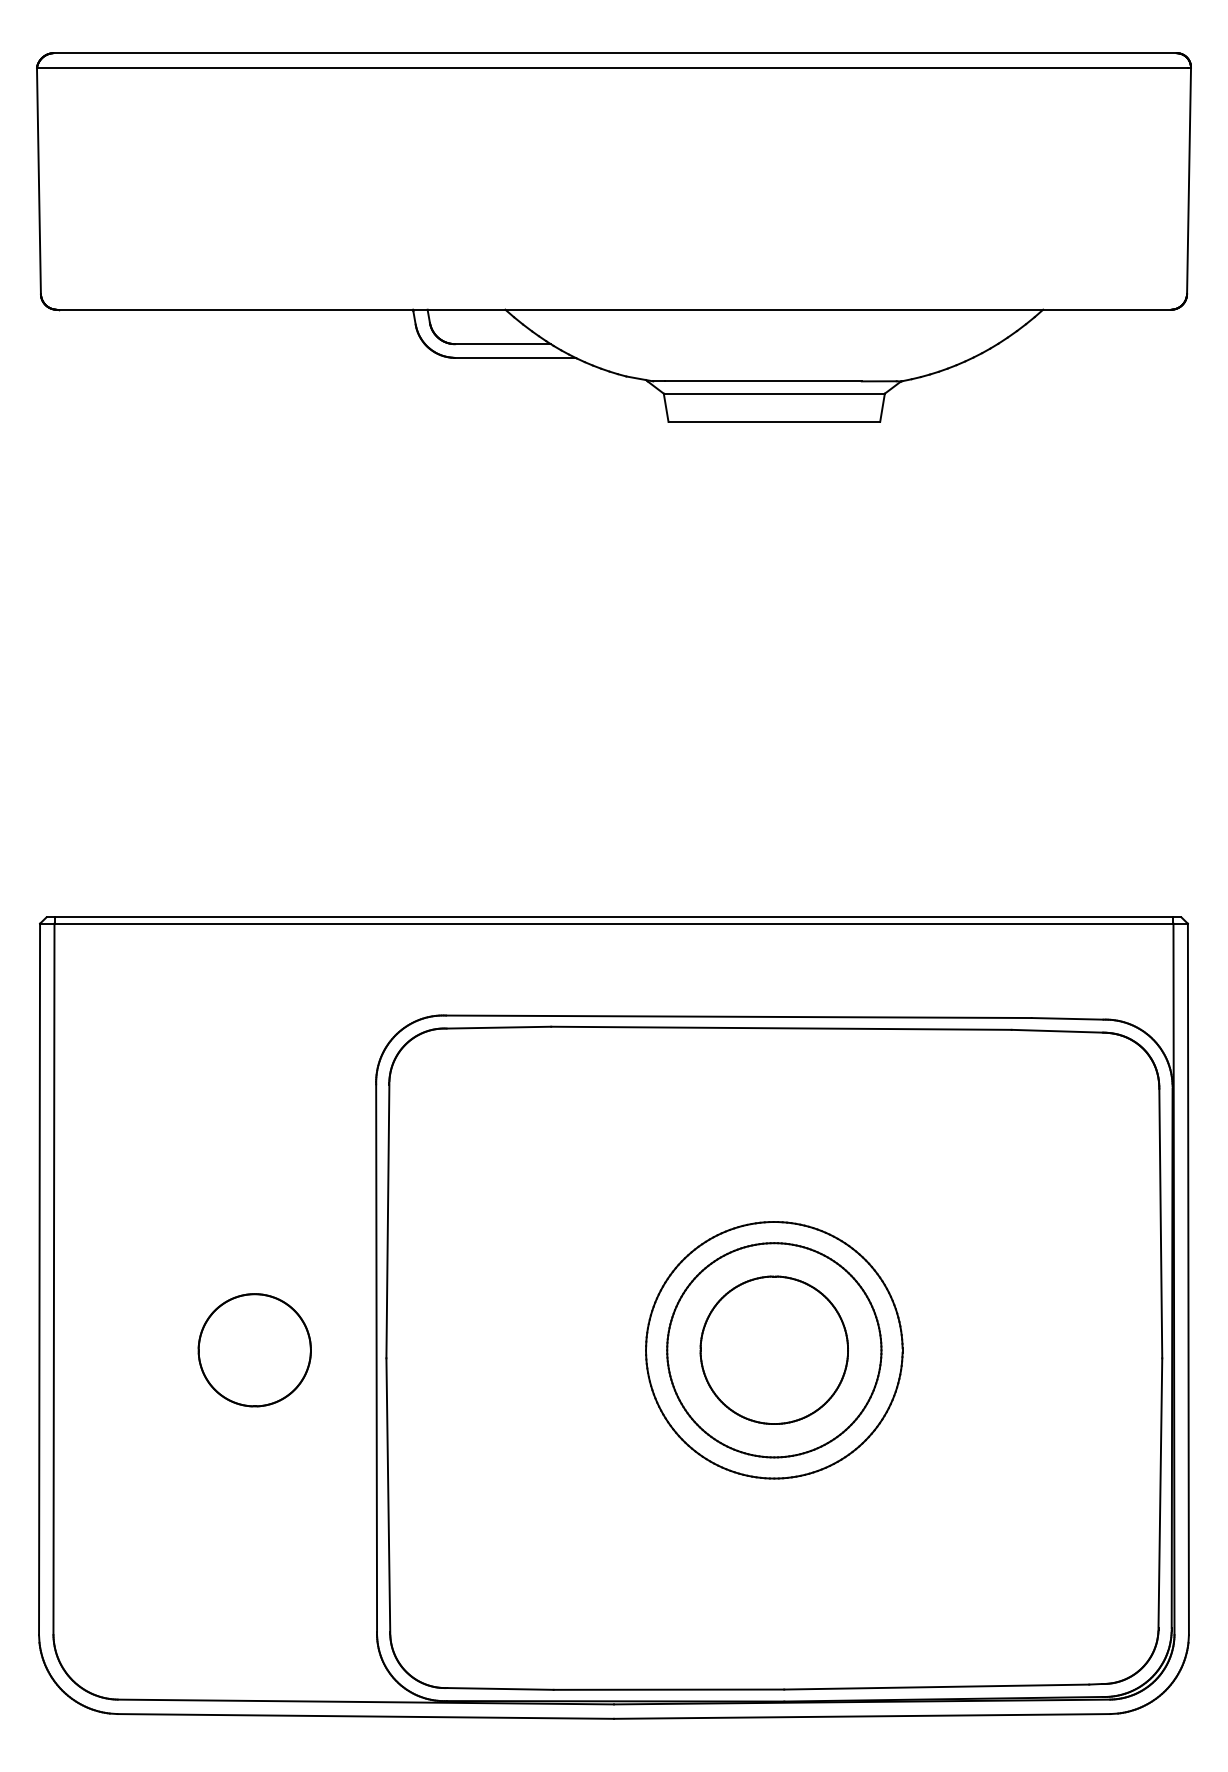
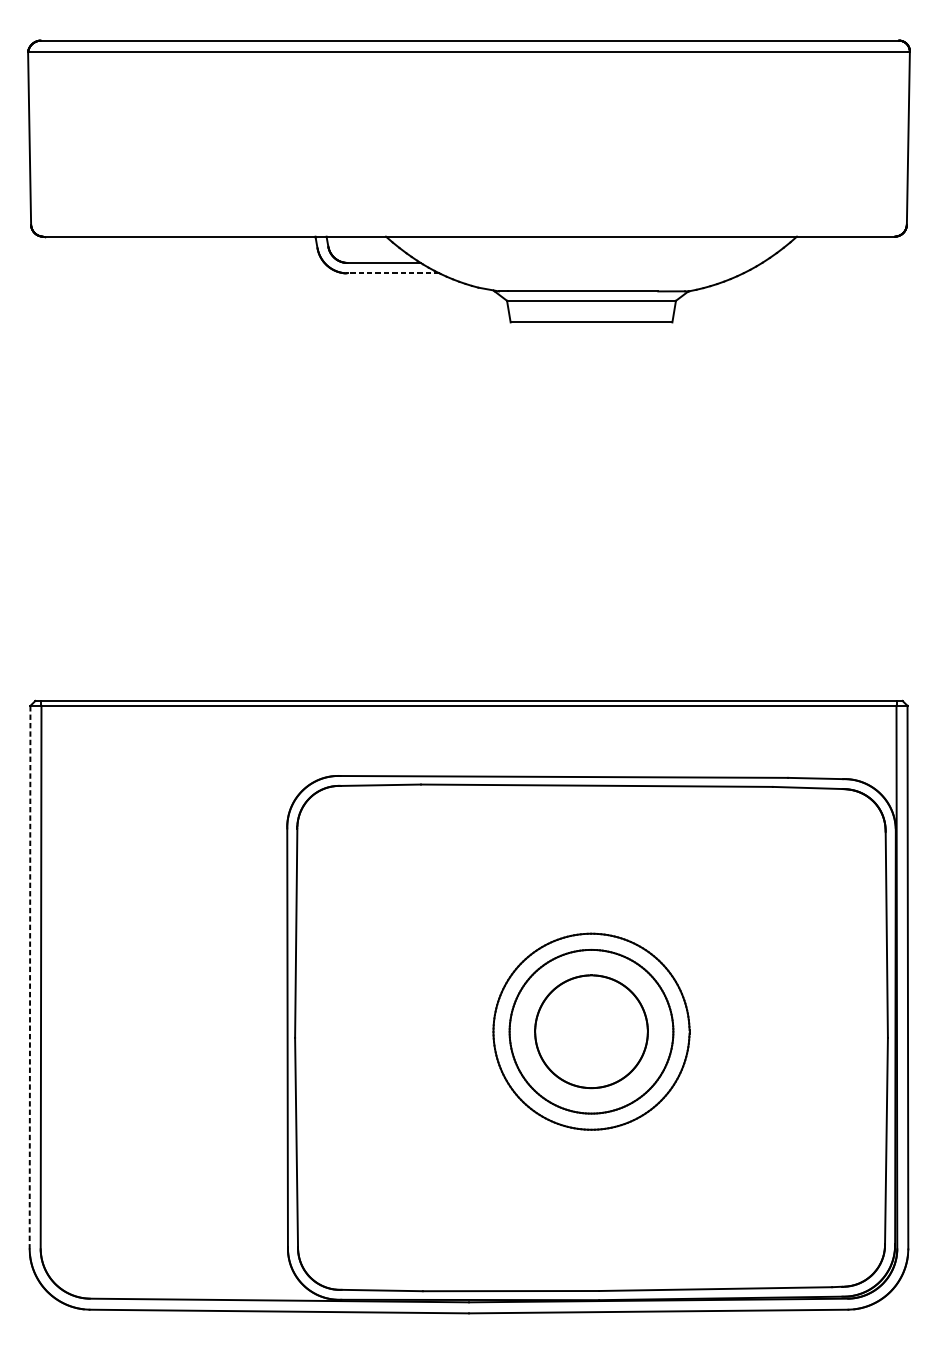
line: (514, 357) -> (392, 273), solid -> dashed
line: (39, 1279) -> (30, 977), solid -> dashed
part: (254, 1350) -> (194, 1031), removed

